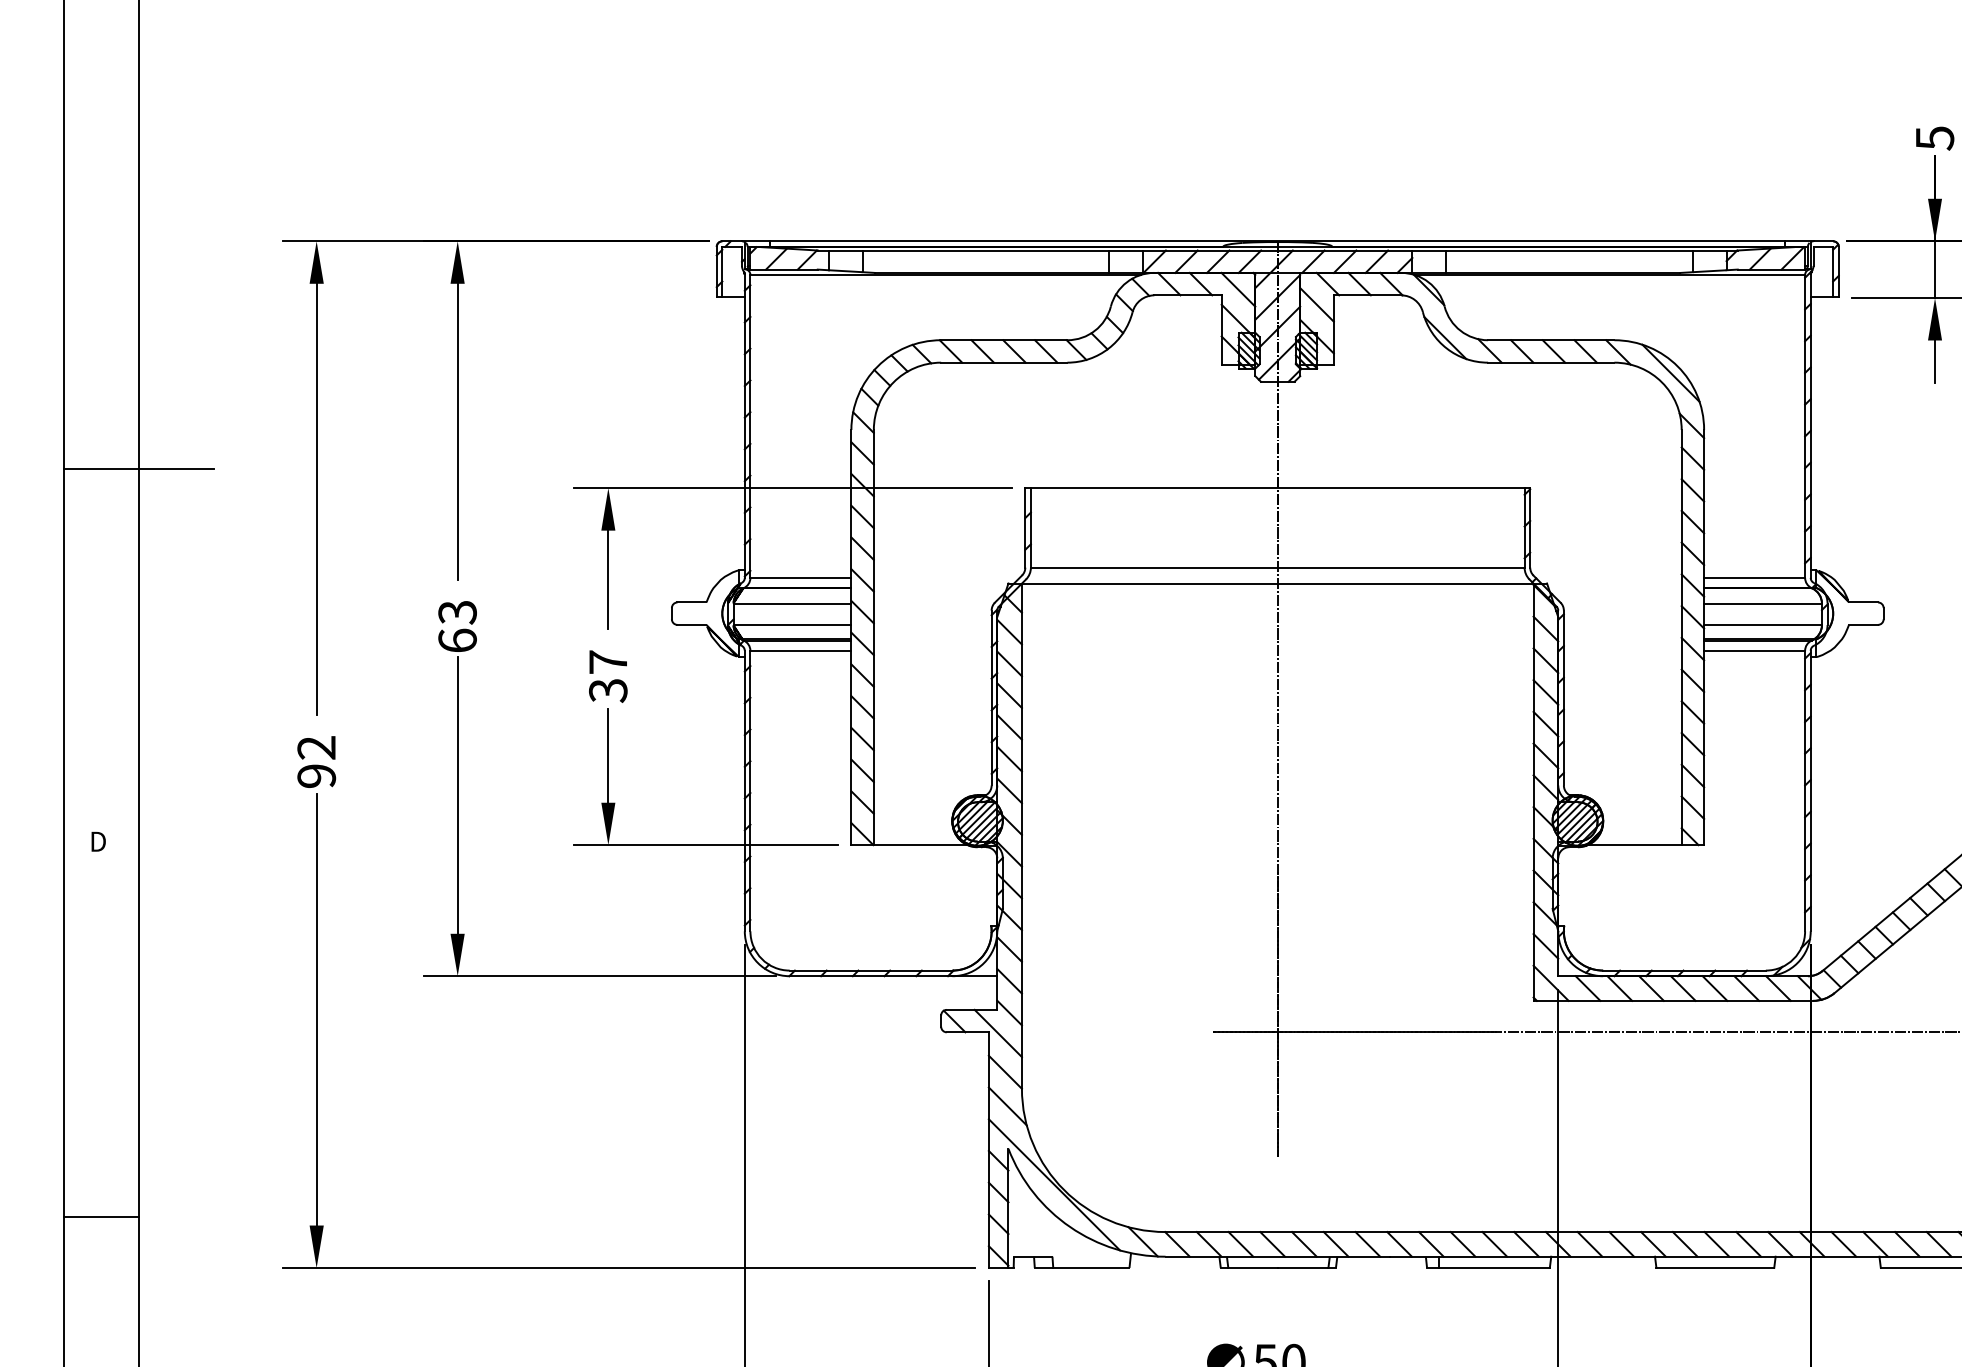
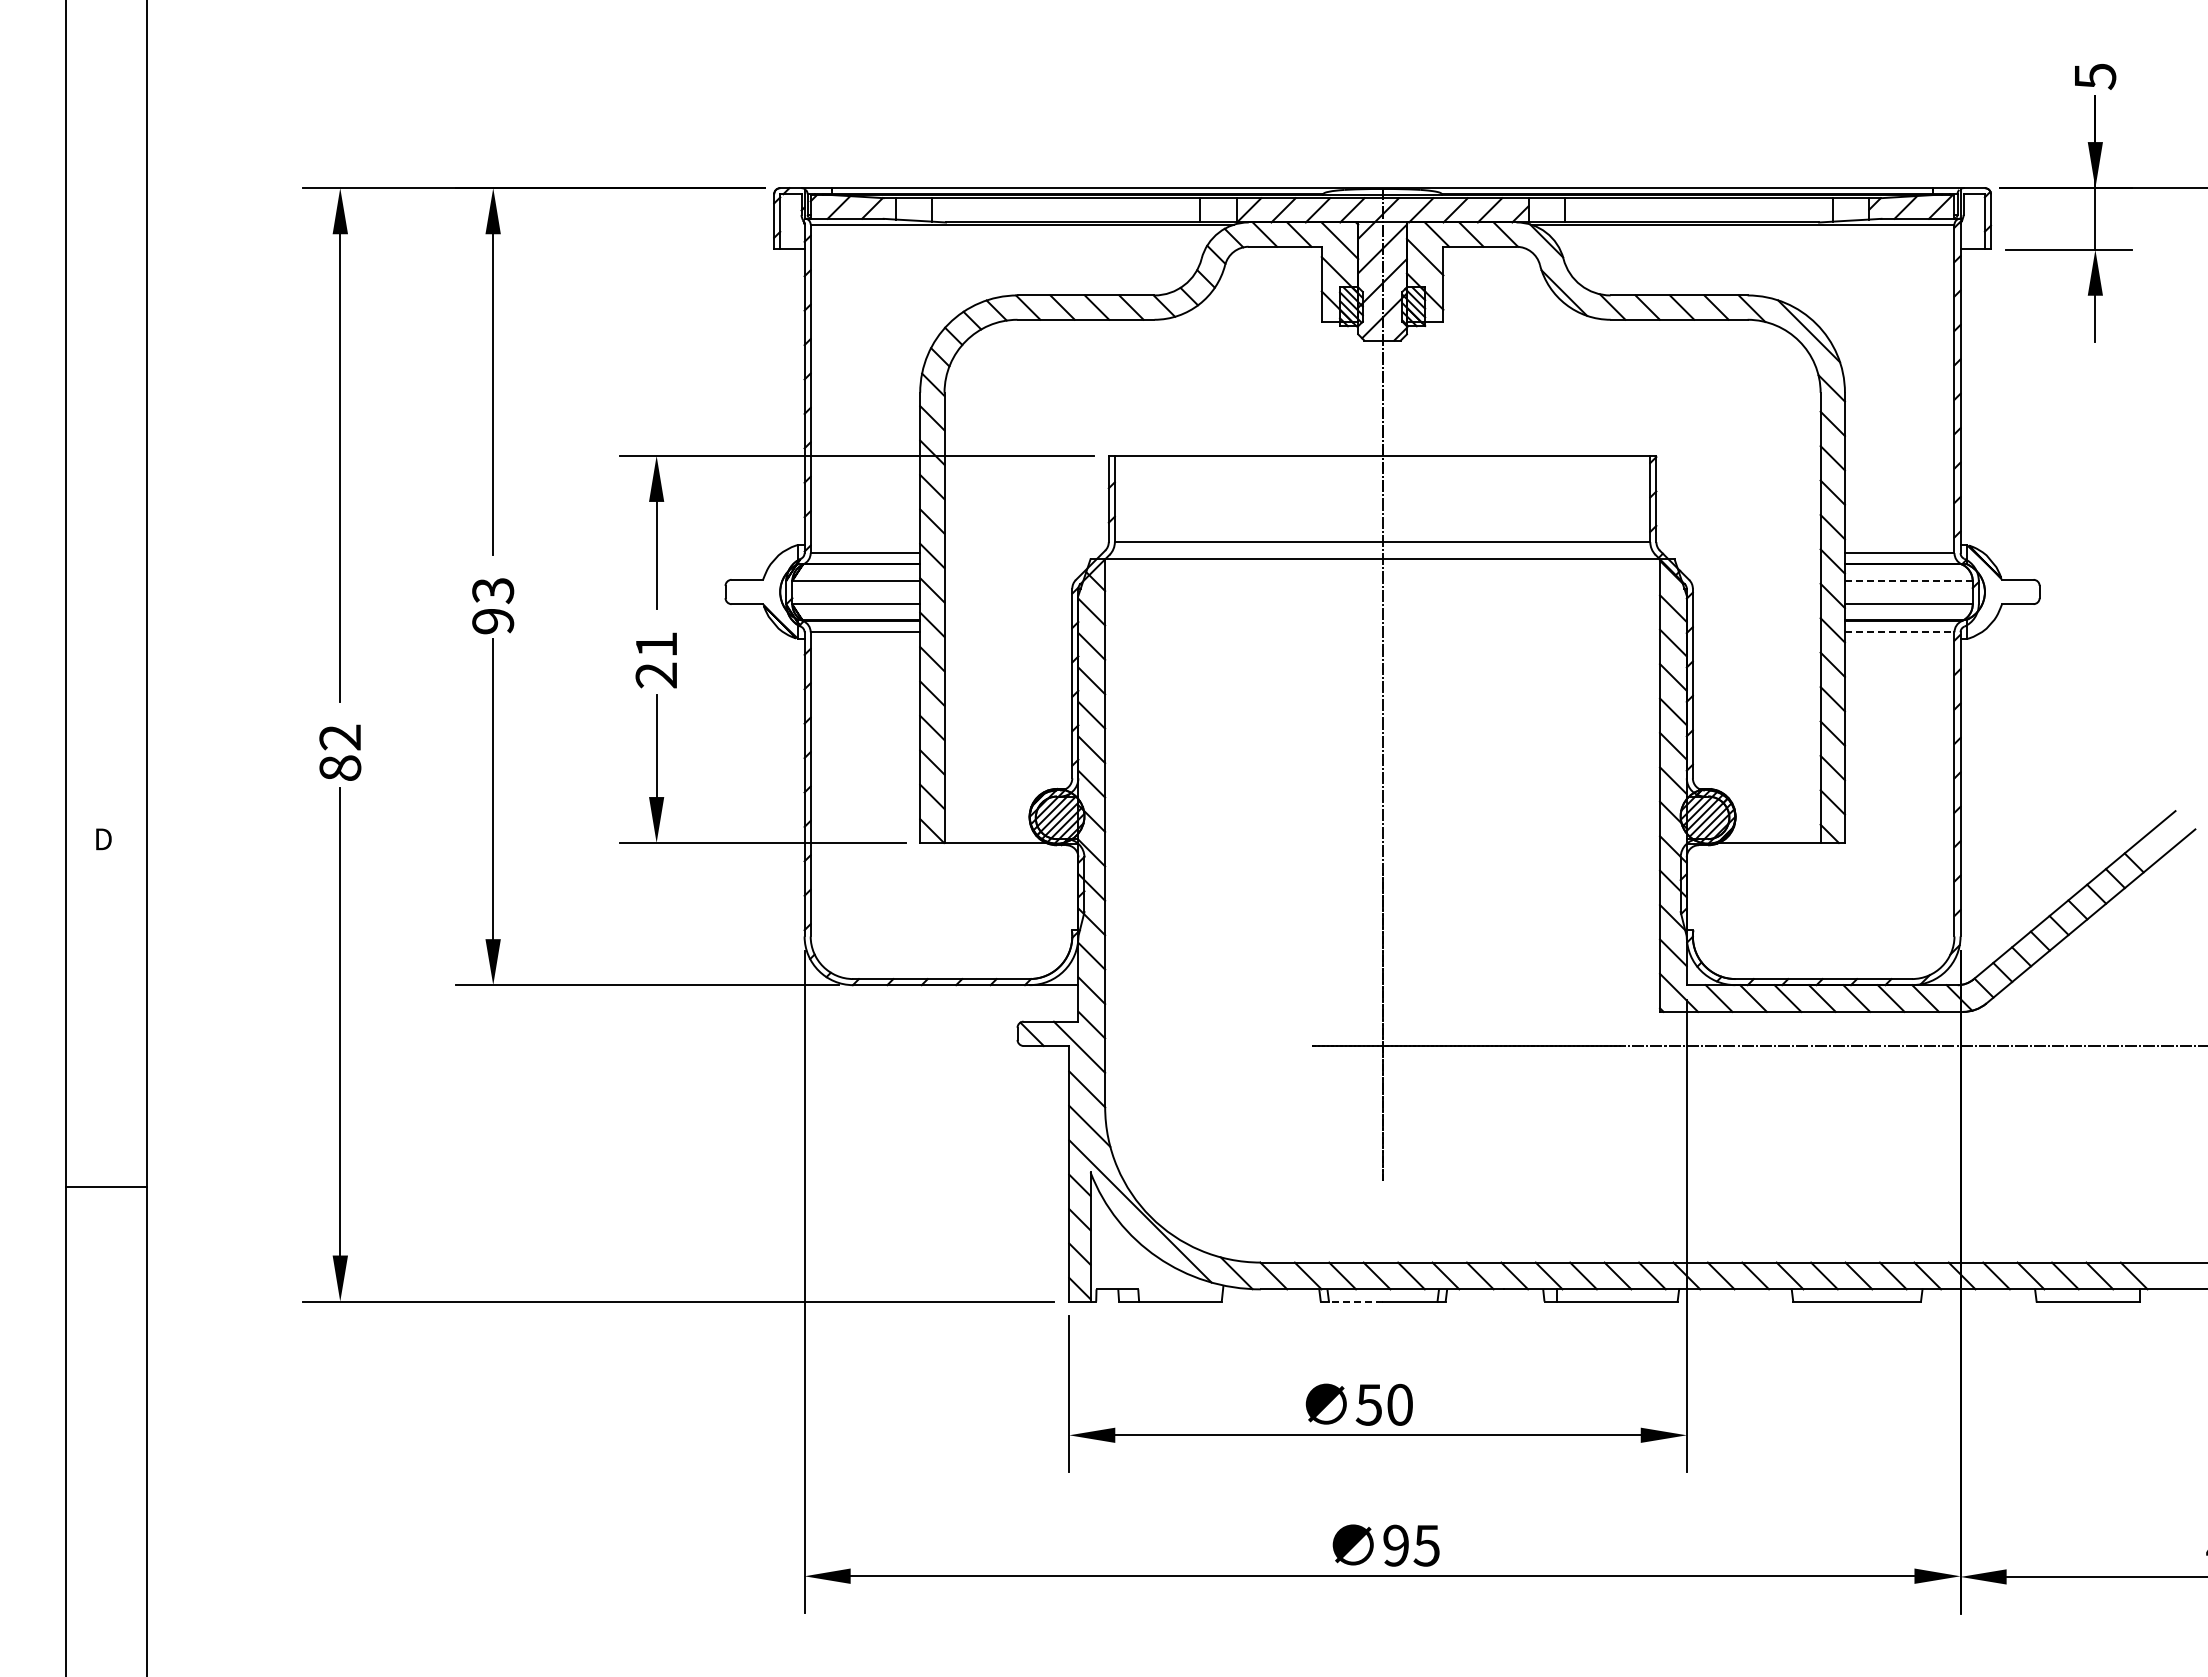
line: (138, 468) -> (147, 434), removed
line: (1762, 603) -> (1908, 581), solid -> dashed
text: (457, 640) -> (493, 621), 63 -> 93
line: (1754, 651) -> (1899, 632), solid -> dashed
text: (608, 675) -> (656, 659), 37 -> 21
text: (316, 776) -> (340, 768), 92 -> 82
line: (101, 1216) -> (106, 1186), moved
line: (1252, 1267) -> (1355, 1301), solid -> dashed

